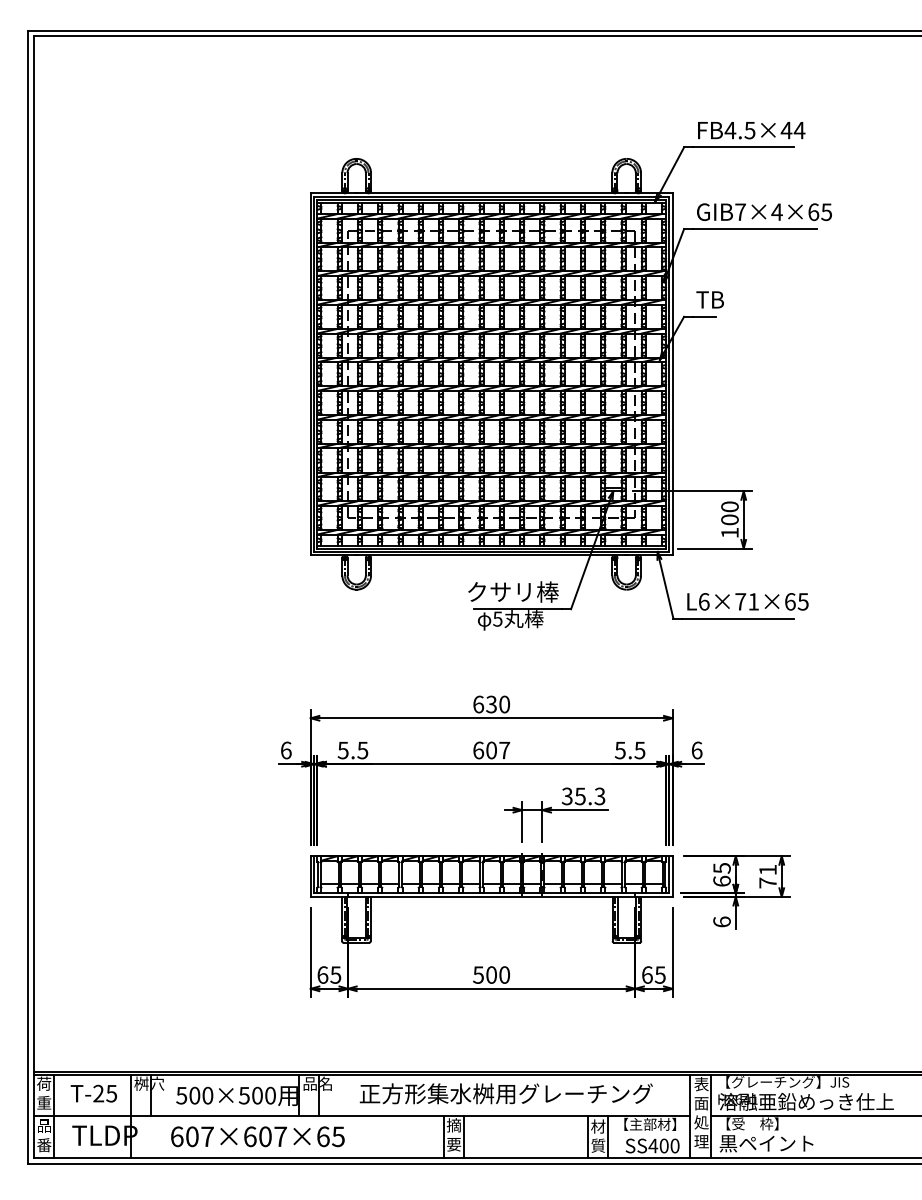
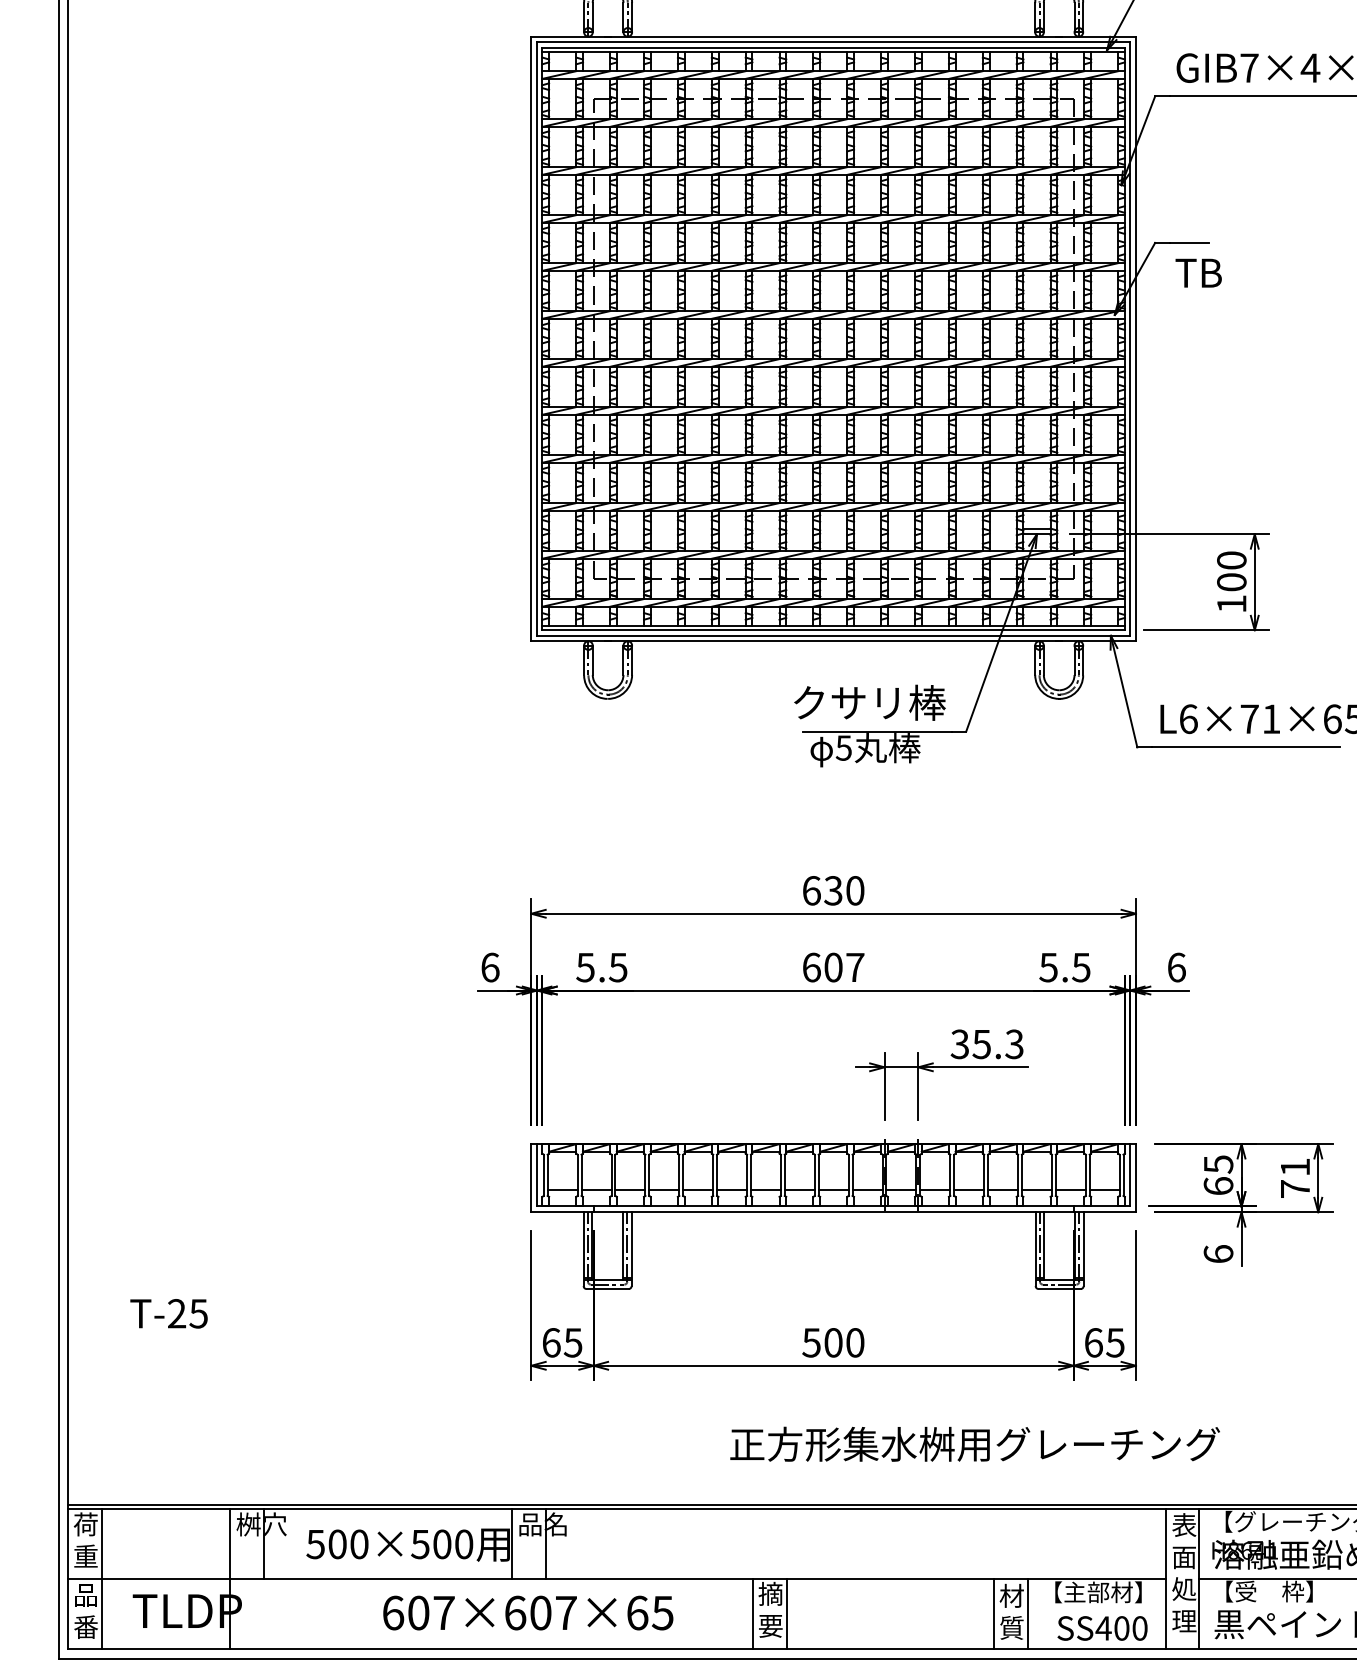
text: (709, 299) -> (1197, 272), moved
text: (93, 1093) -> (168, 1313), moved
text: (505, 1093) -> (973, 1443), moved
text: (257, 1136) -> (527, 1612), moved

